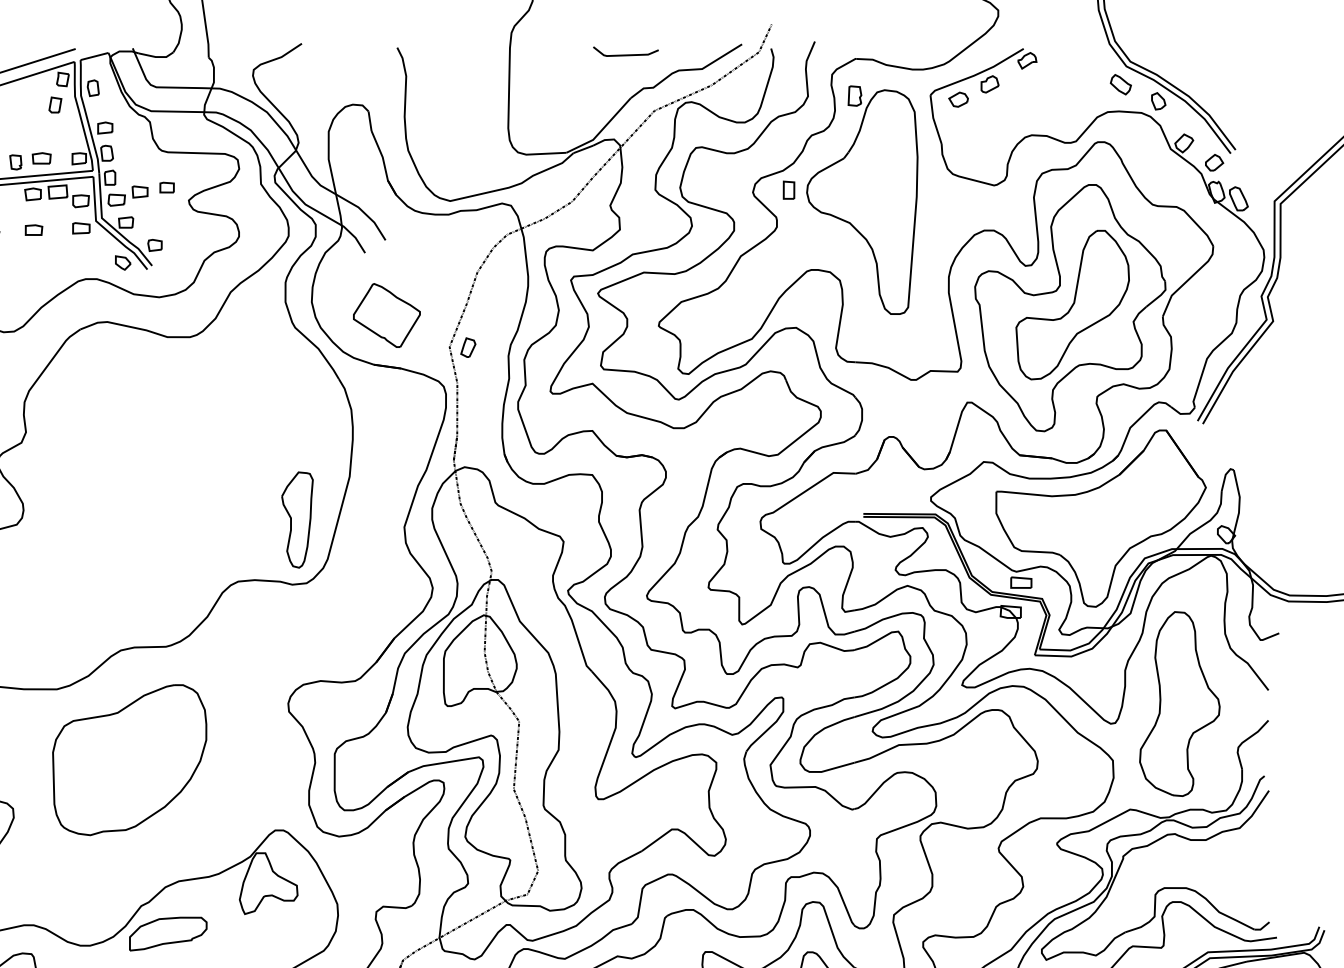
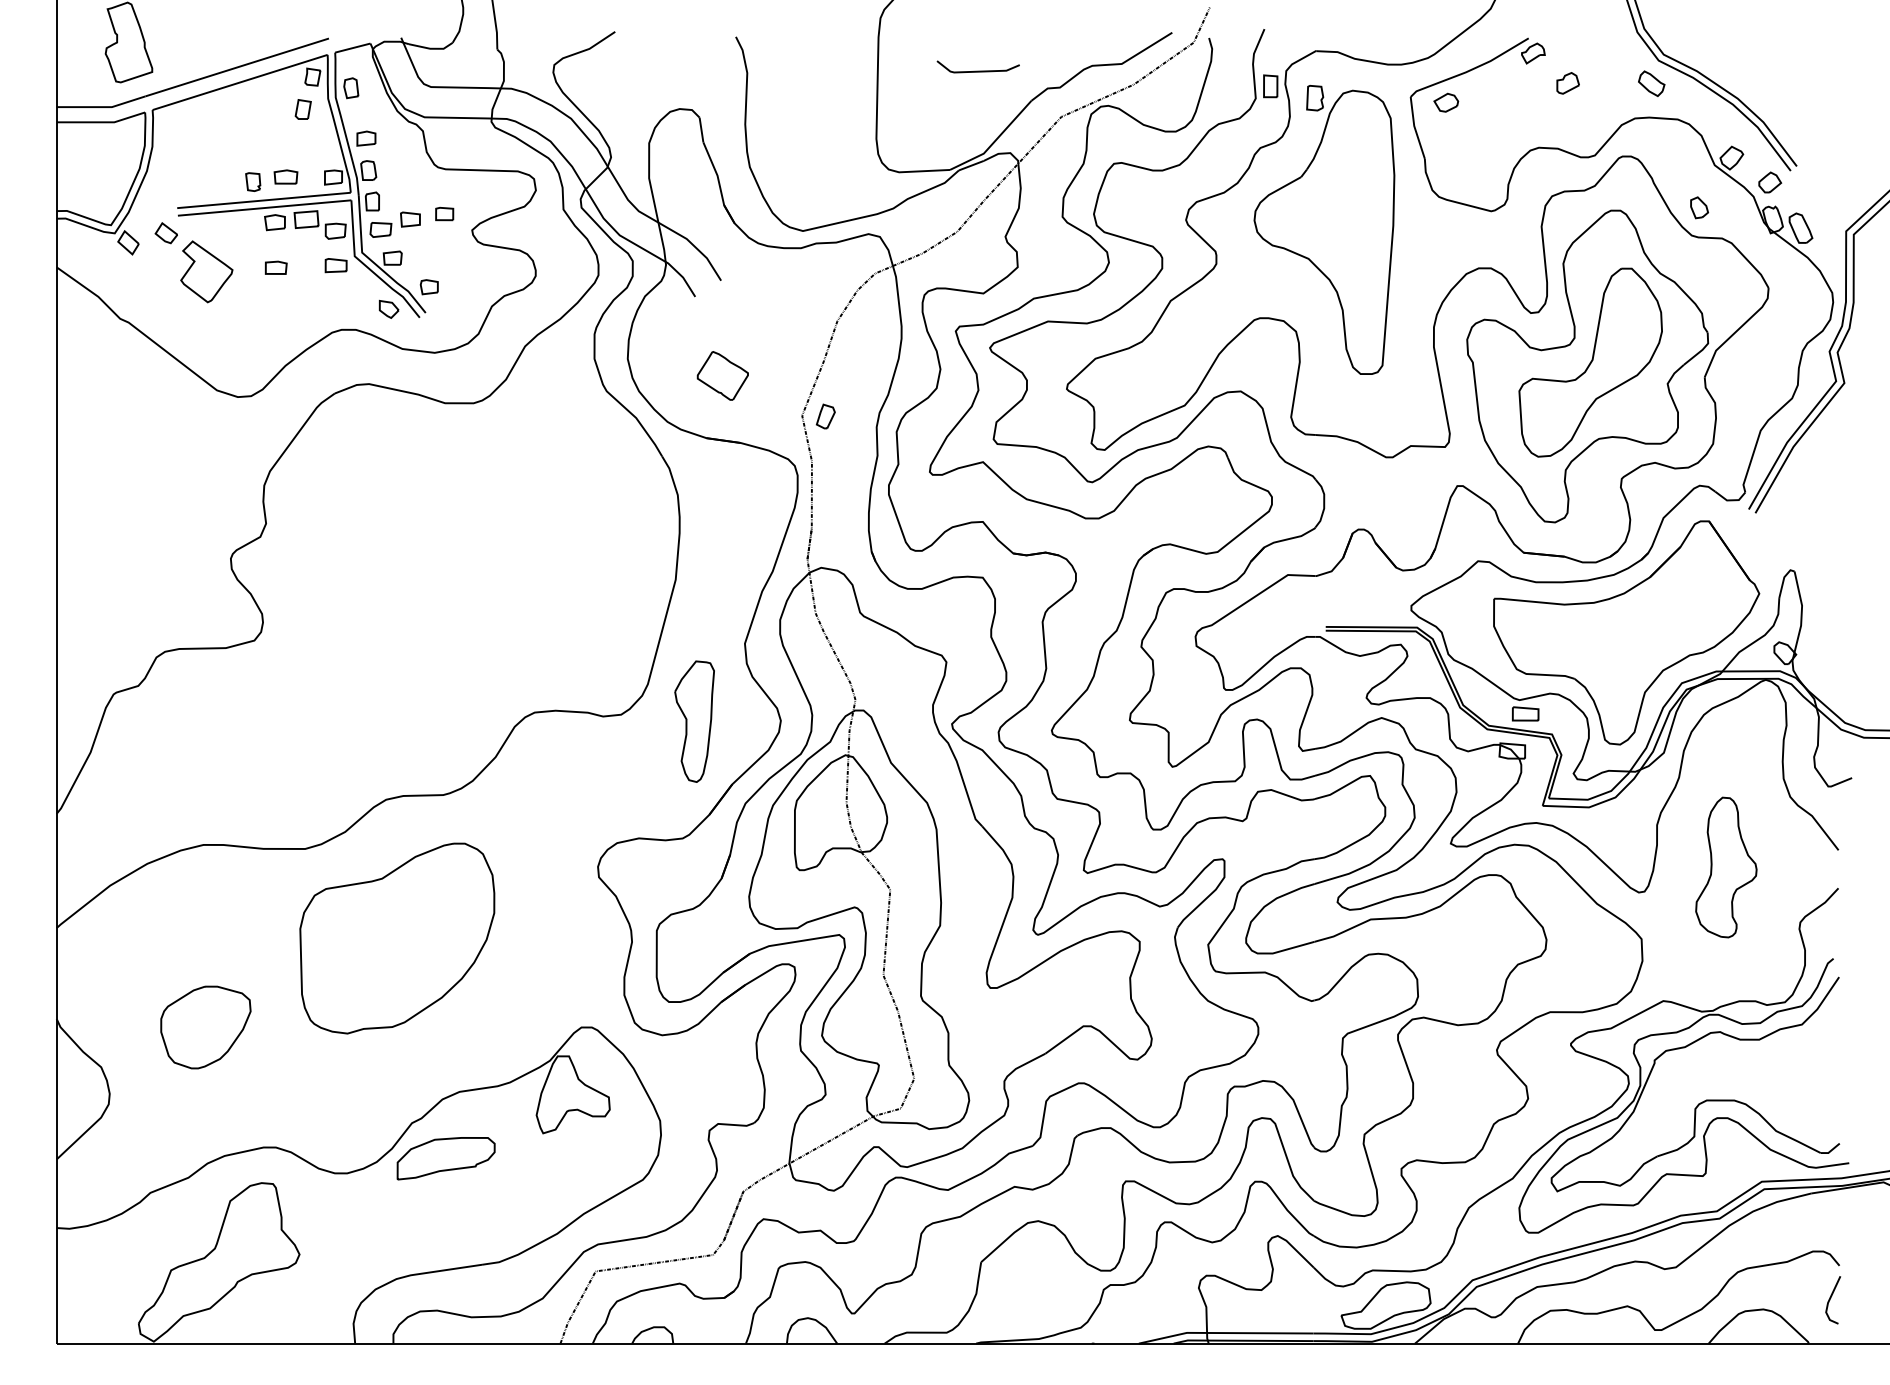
line: (625, 54) -> (977, 70), moved
part: (989, 84) -> (1567, 83), moved
part: (1158, 101) -> (1699, 207), moved
part: (788, 190) -> (1270, 86), moved
part: (386, 315) -> (722, 375), size x0.6
part: (297, 519) -> (694, 721), moved
part: (1180, 704) -> (1726, 867), size x0.6

